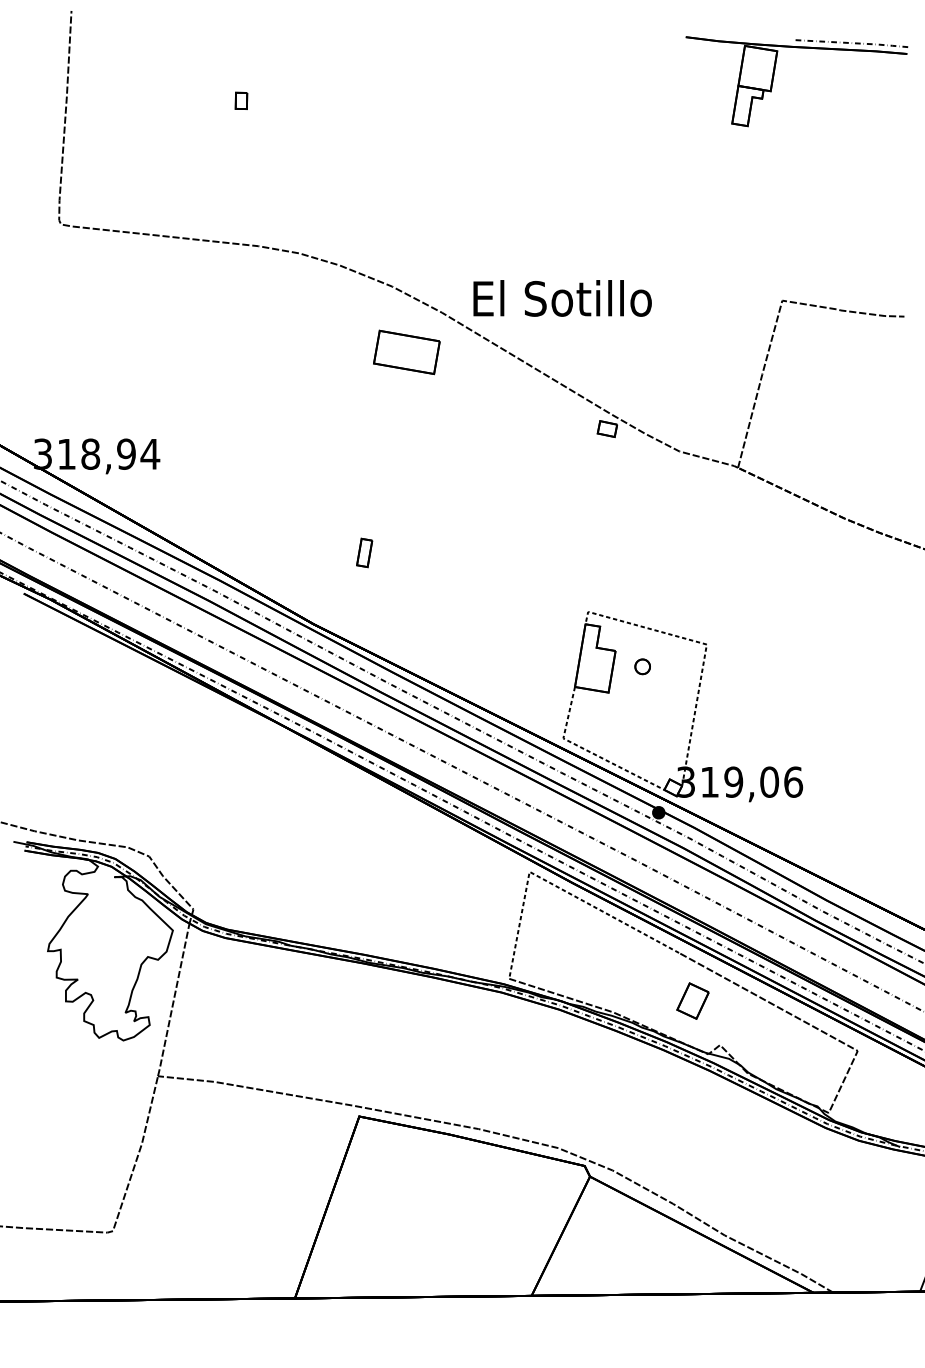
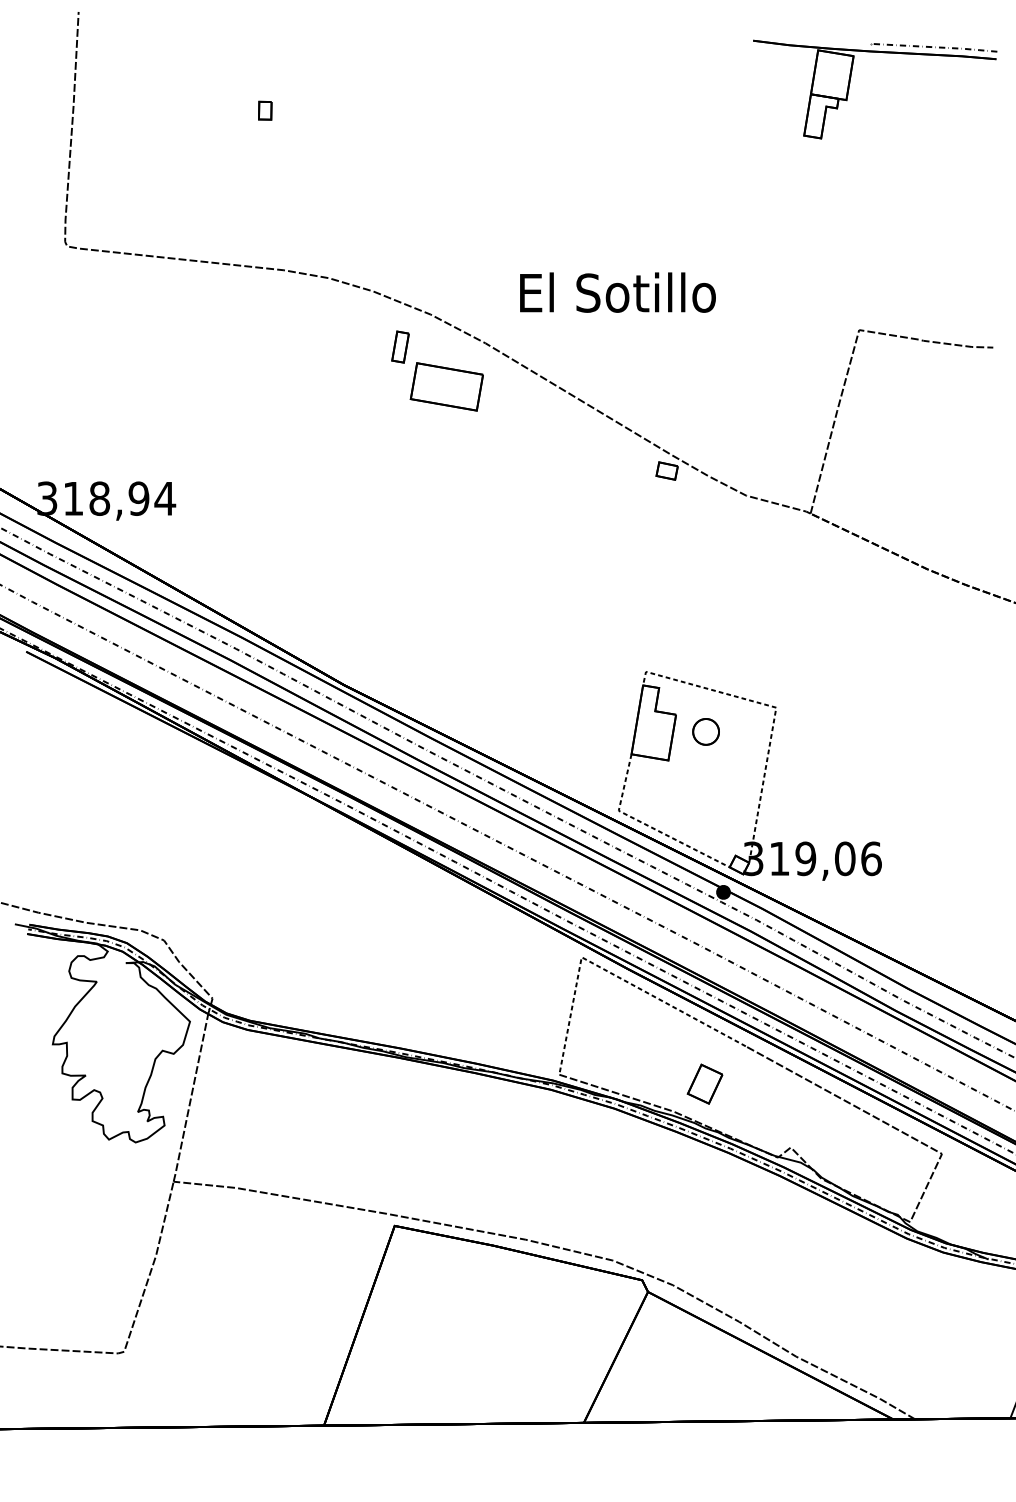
text: (562, 298) -> (617, 292), moved
part: (364, 552) -> (400, 346), moved
part: (642, 667) -> (705, 732), size x1.6
part: (692, 1000) -> (704, 1083), moved

